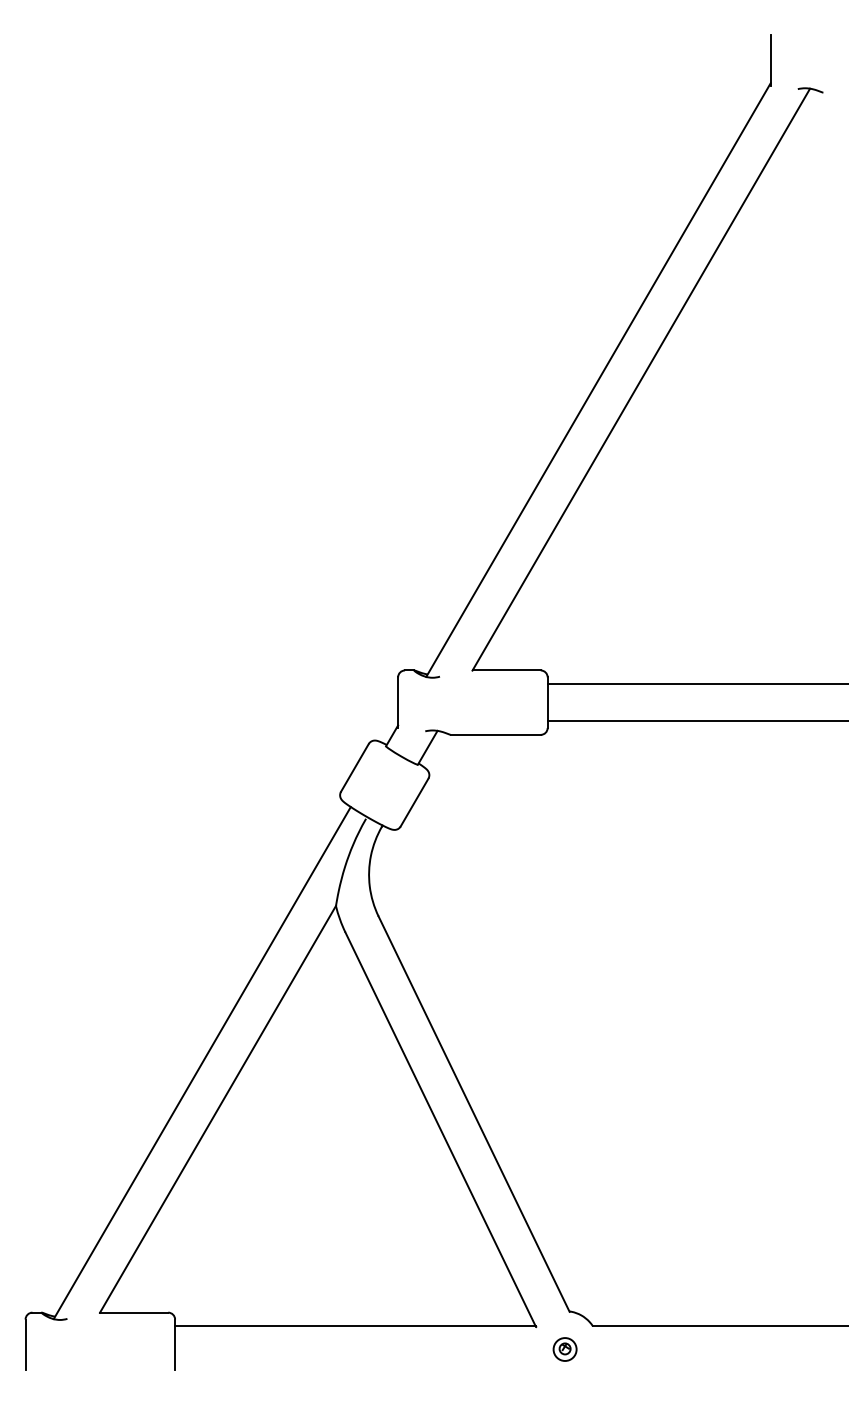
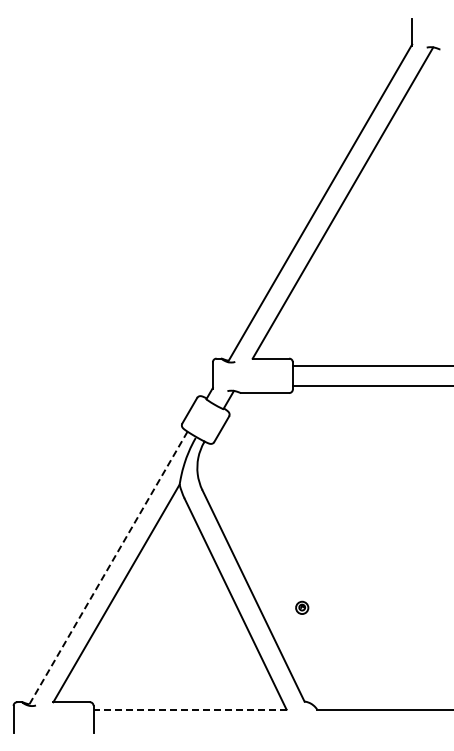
line: (201, 1064) -> (107, 569), solid -> dashed
line: (354, 1326) -> (189, 709), solid -> dashed
part: (565, 1348) -> (302, 607), moved

